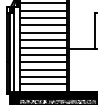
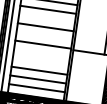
line: (43, 25) -> (47, 18), removed
line: (43, 40) -> (44, 36), removed
line: (43, 54) -> (42, 52), removed
line: (43, 62) -> (40, 62), removed

